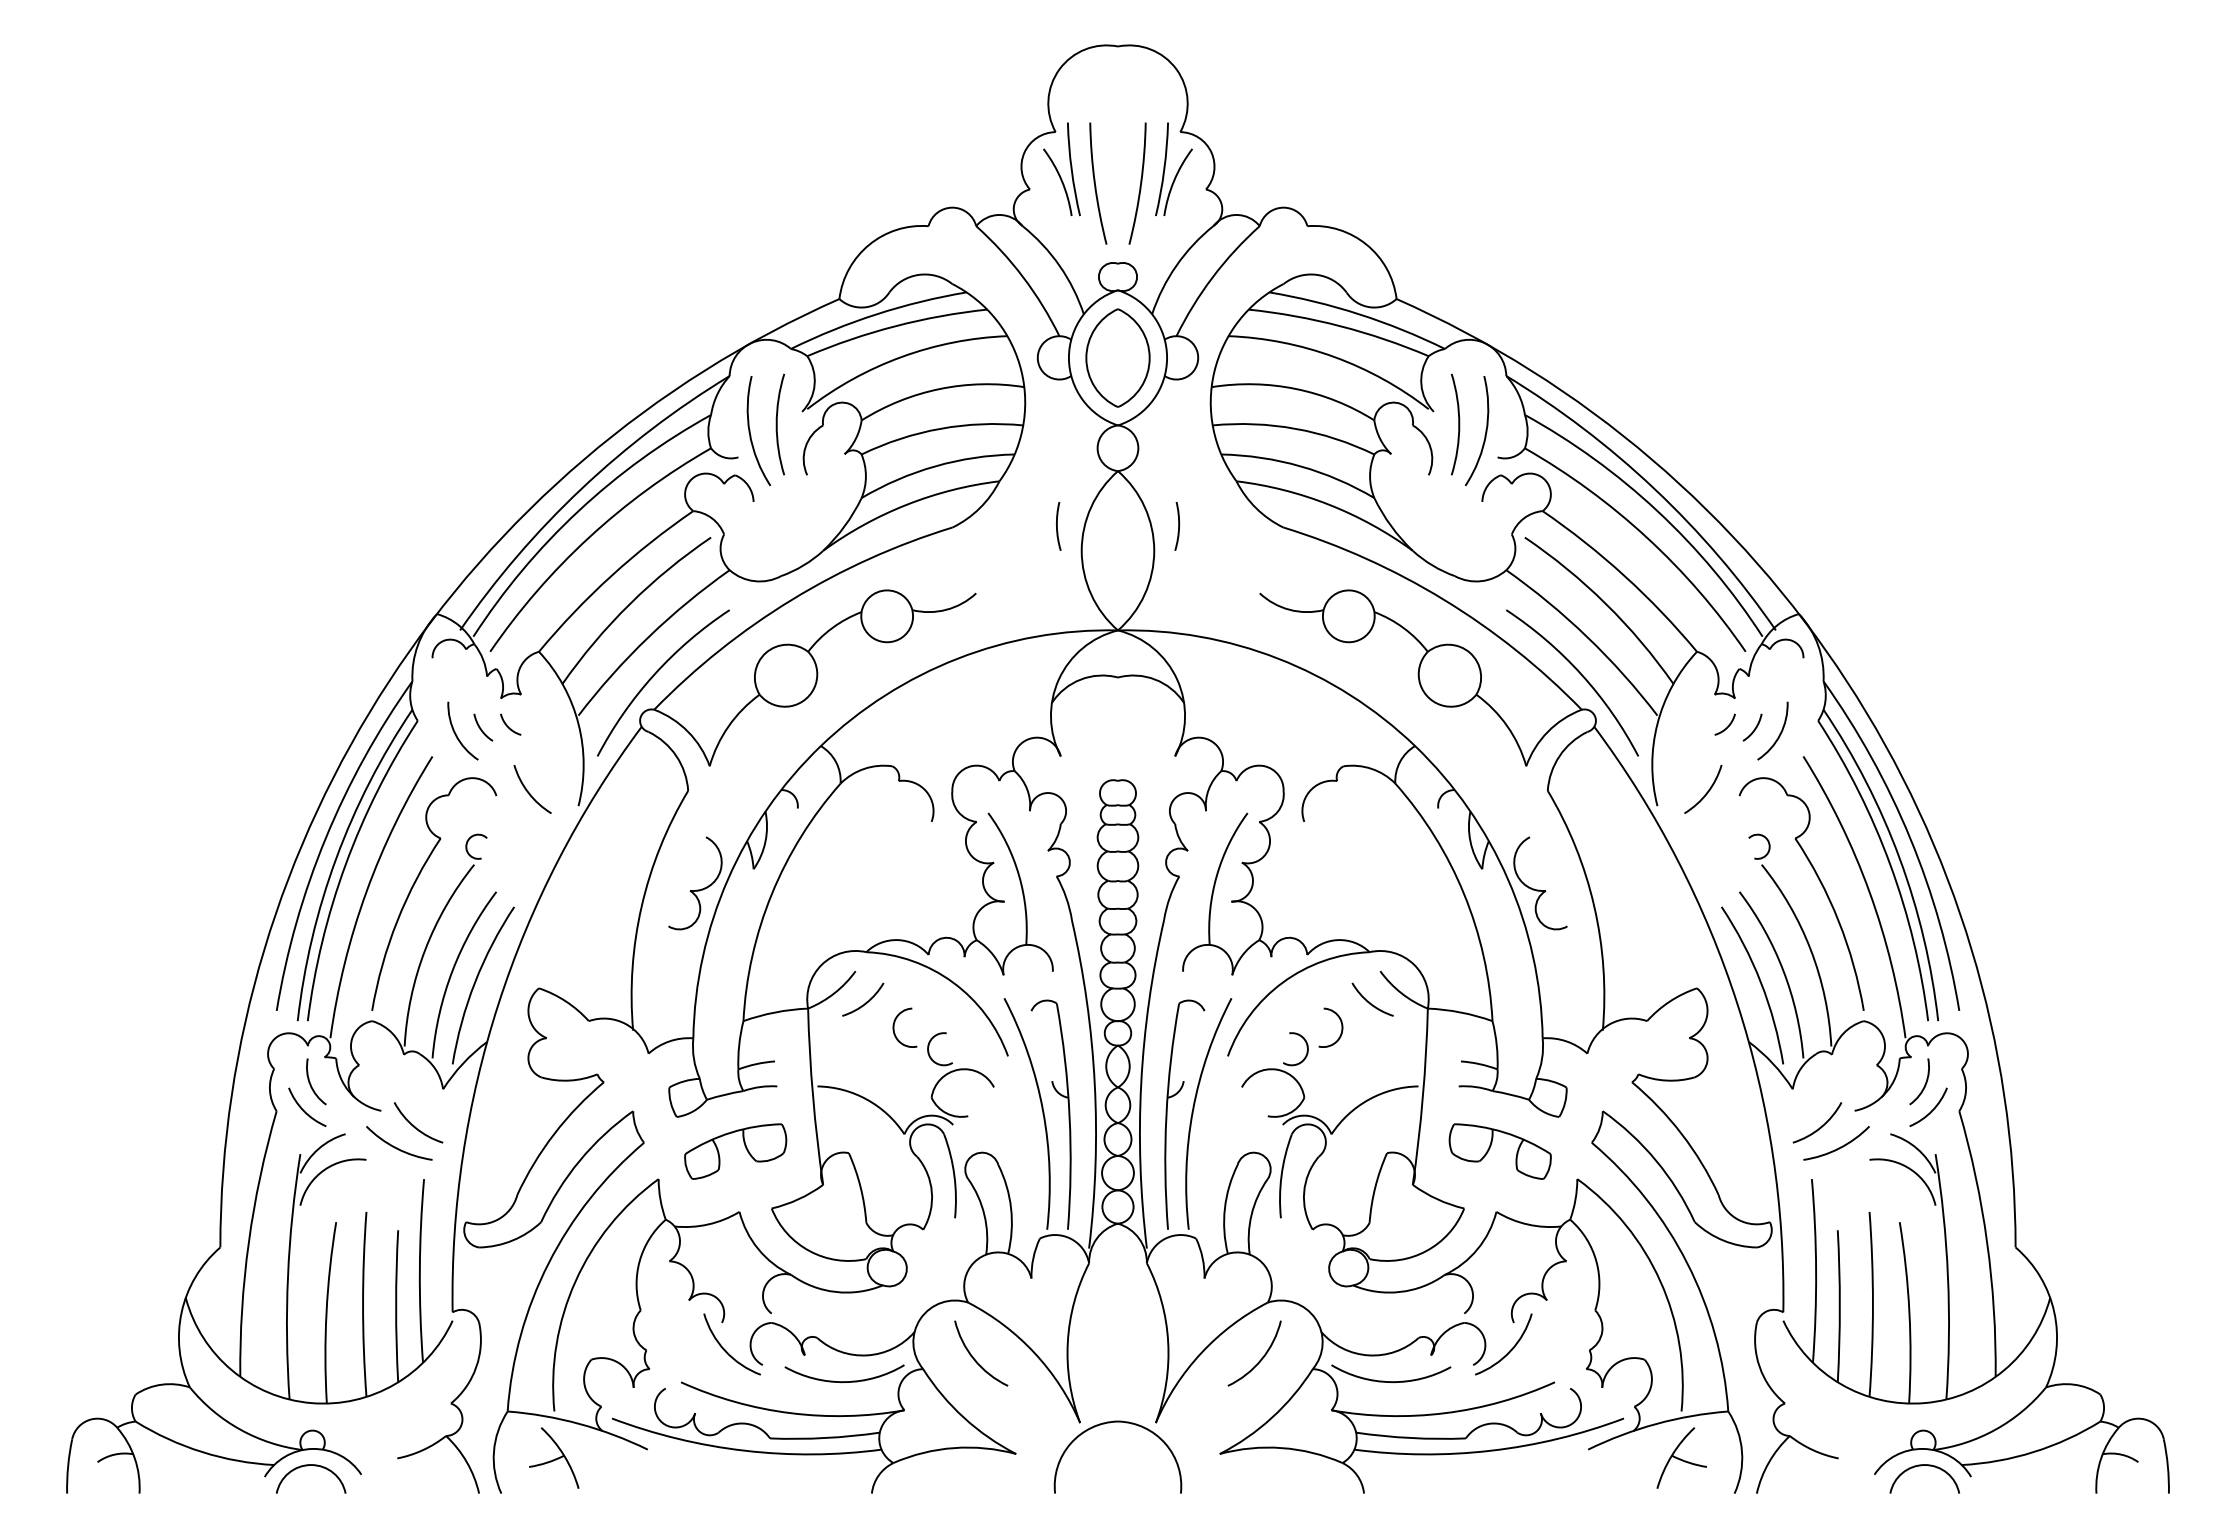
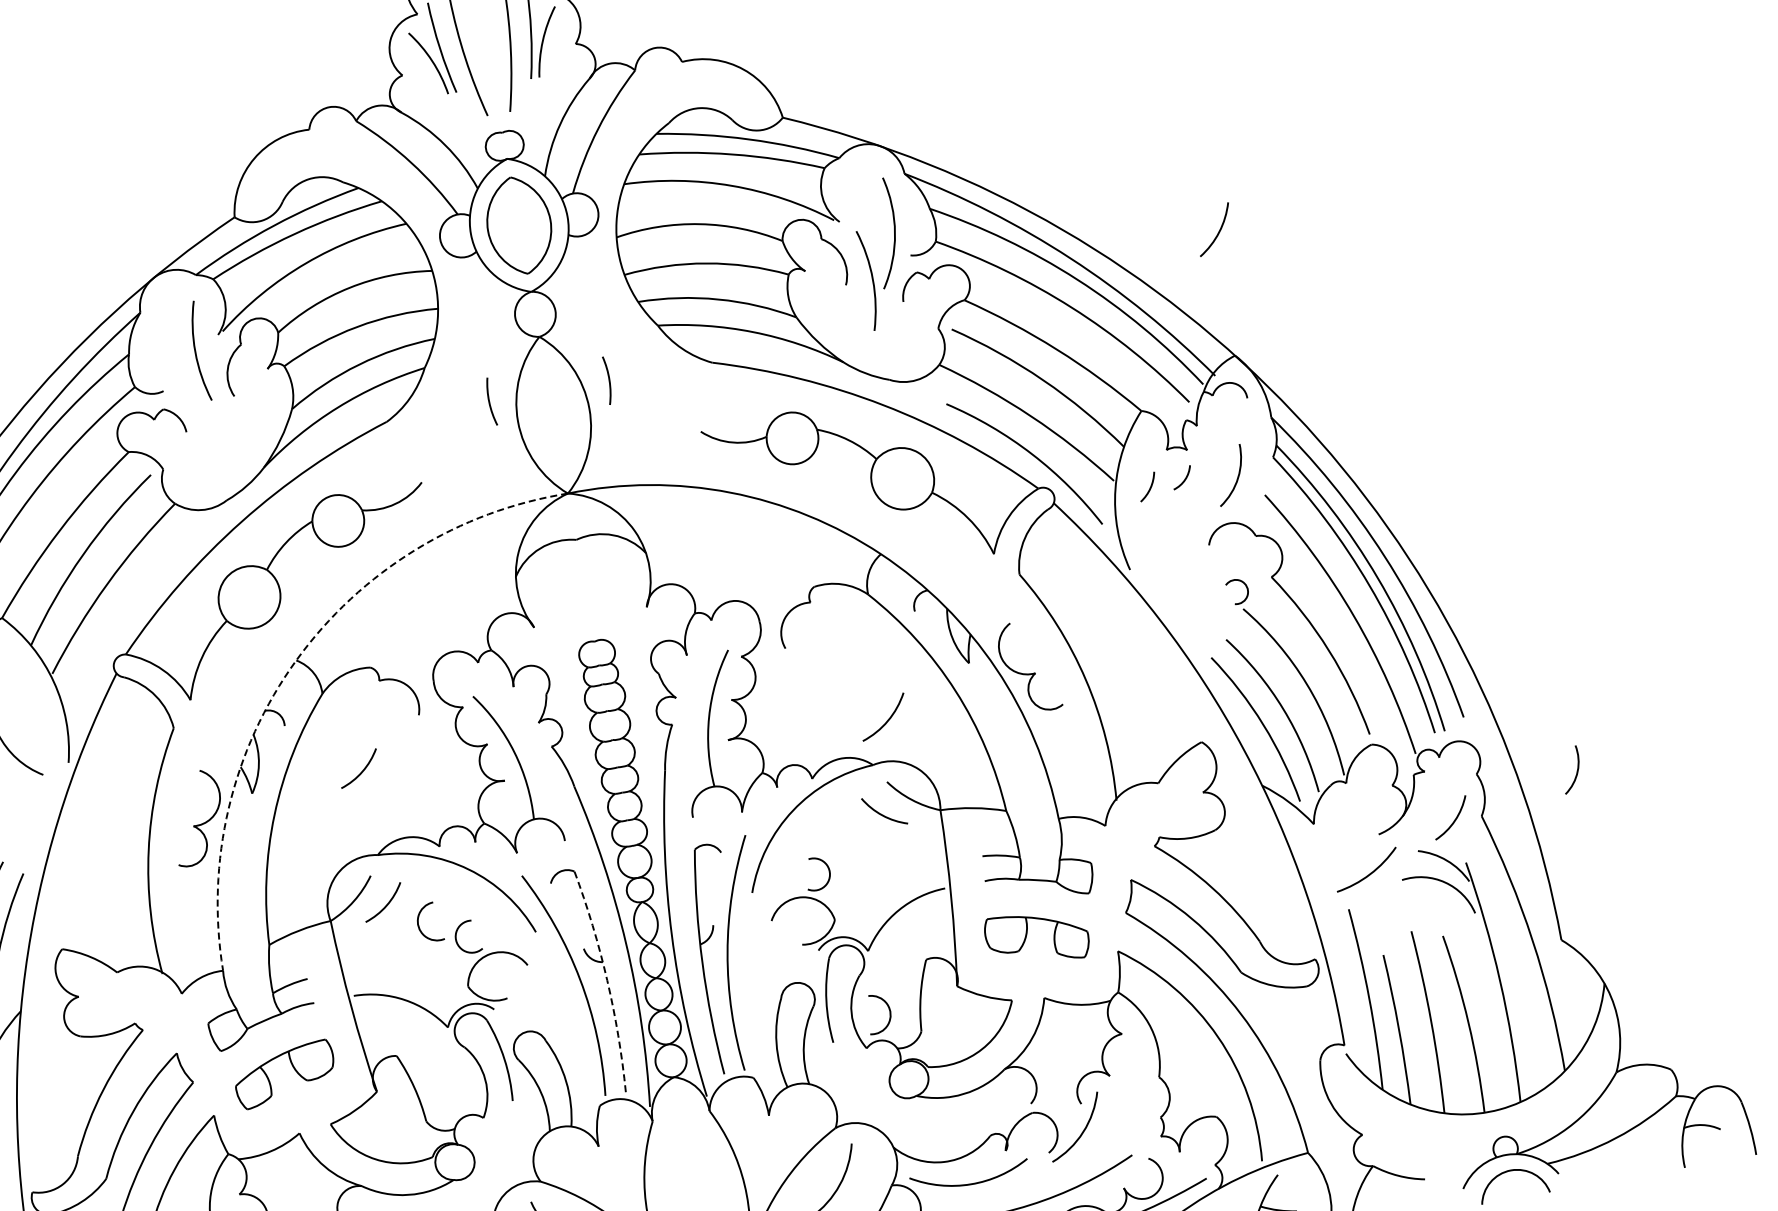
arc: (1458, 424) -> (872, 279), moved
arc: (750, 430) -> (170, 362), removed
arc: (654, 676) -> (120, 621), removed
arc: (1754, 728) -> (1149, 487), moved
arc: (820, 746) -> (296, 660), solid -> dashed
arc: (1706, 792) -> (1218, 232), moved
arc: (866, 865) -> (362, 769), added
arc: (1341, 1027) -> (889, 1011), moved
arc: (1924, 1084) -> (1576, 771), moved
arc: (1069, 1116) -> (607, 980), solid -> dashed
arc: (1821, 1125) -> (887, 719), moved

